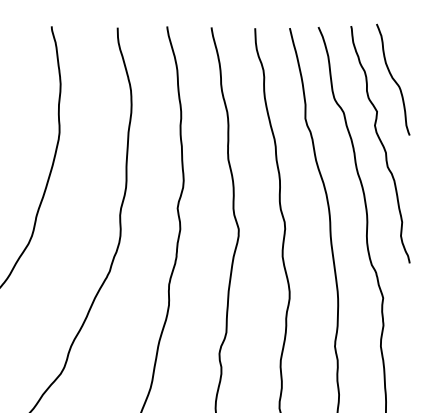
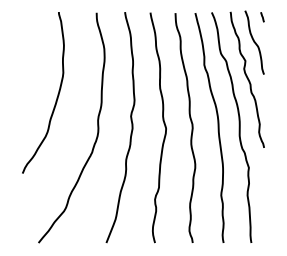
curve: (406, 35) -> (262, 17), added

